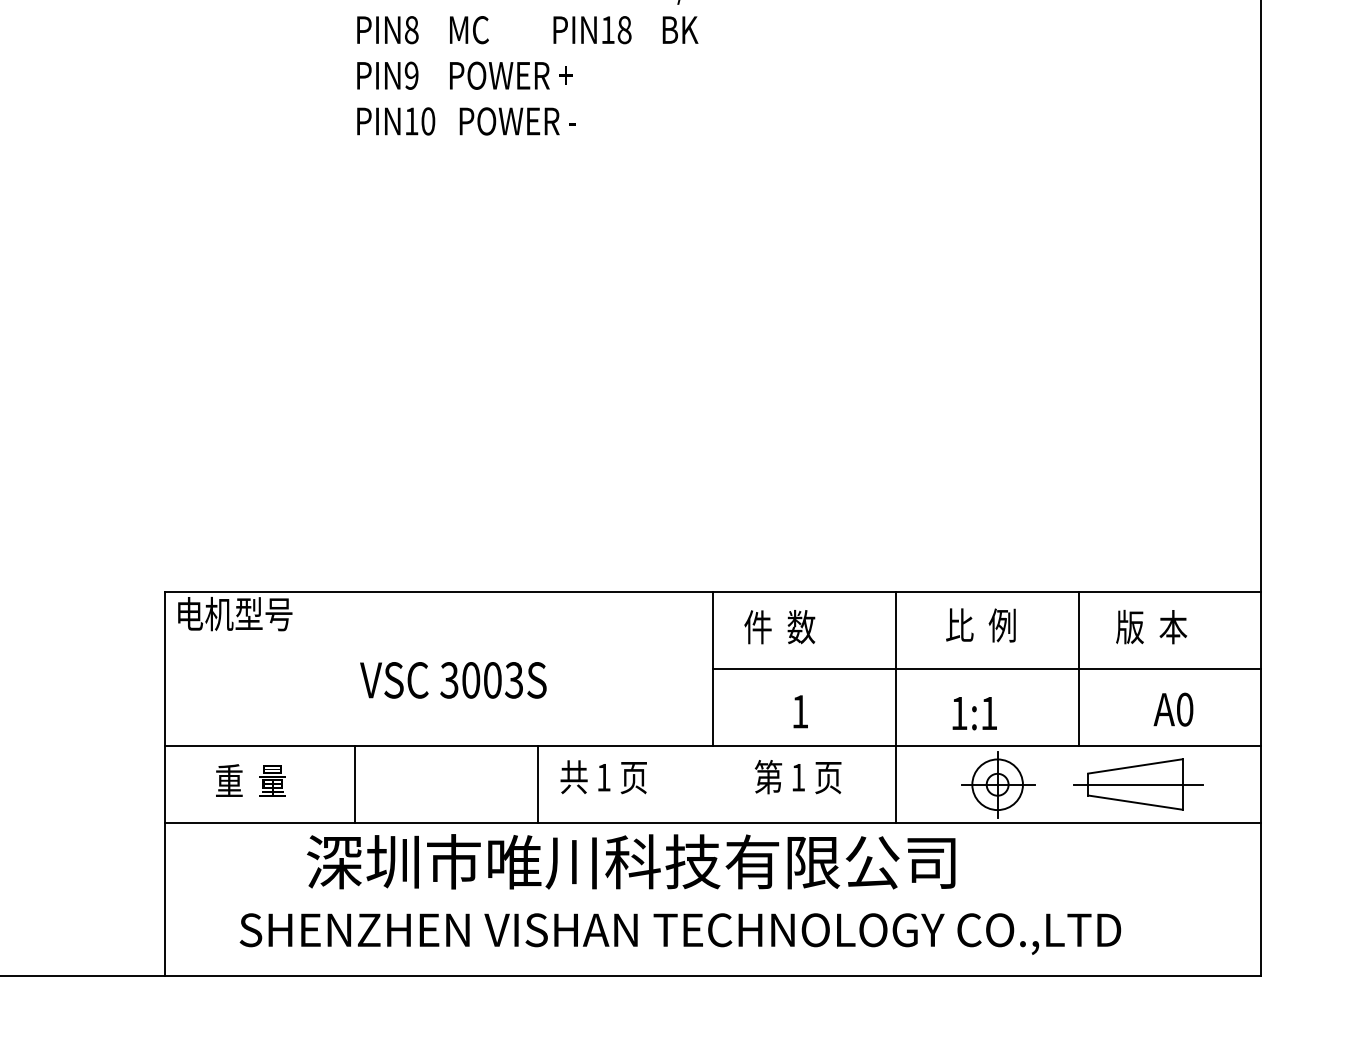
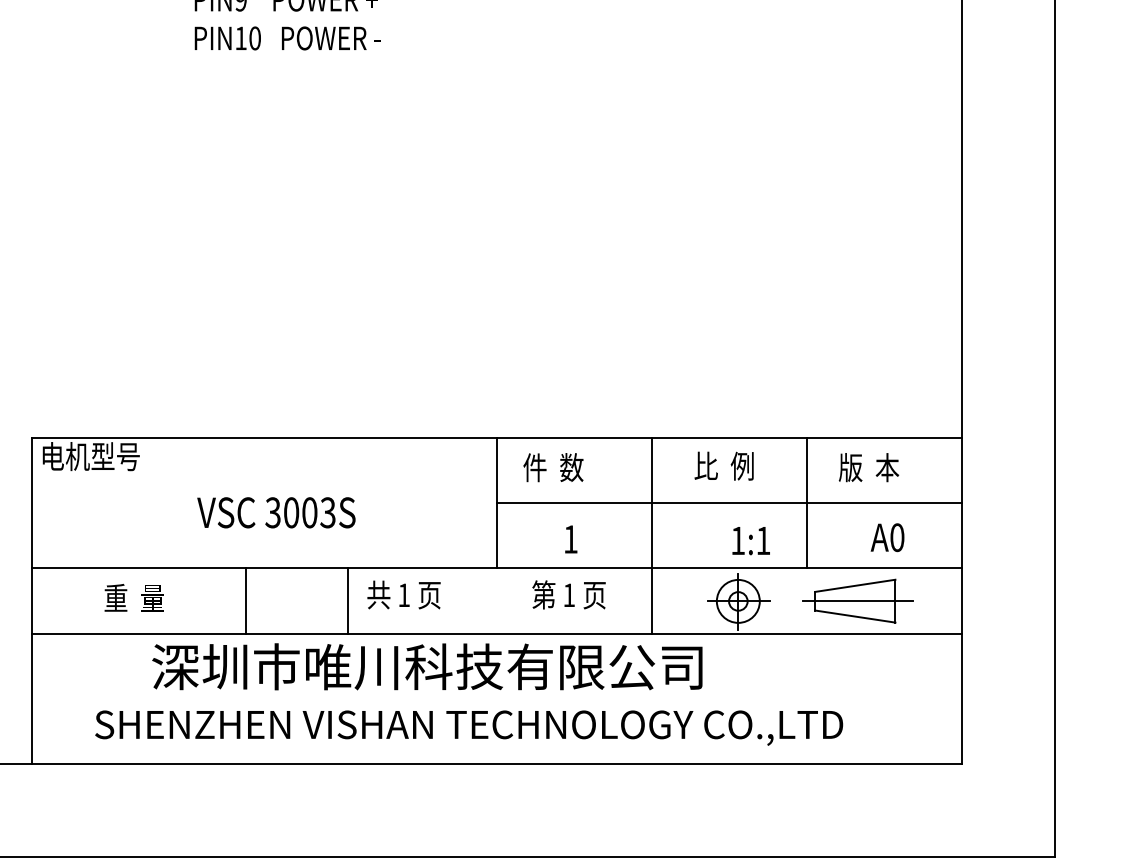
text: (974, 713) -> (750, 540), moved
text: (250, 780) -> (133, 597), moved
line: (354, 783) -> (245, 600), moved

